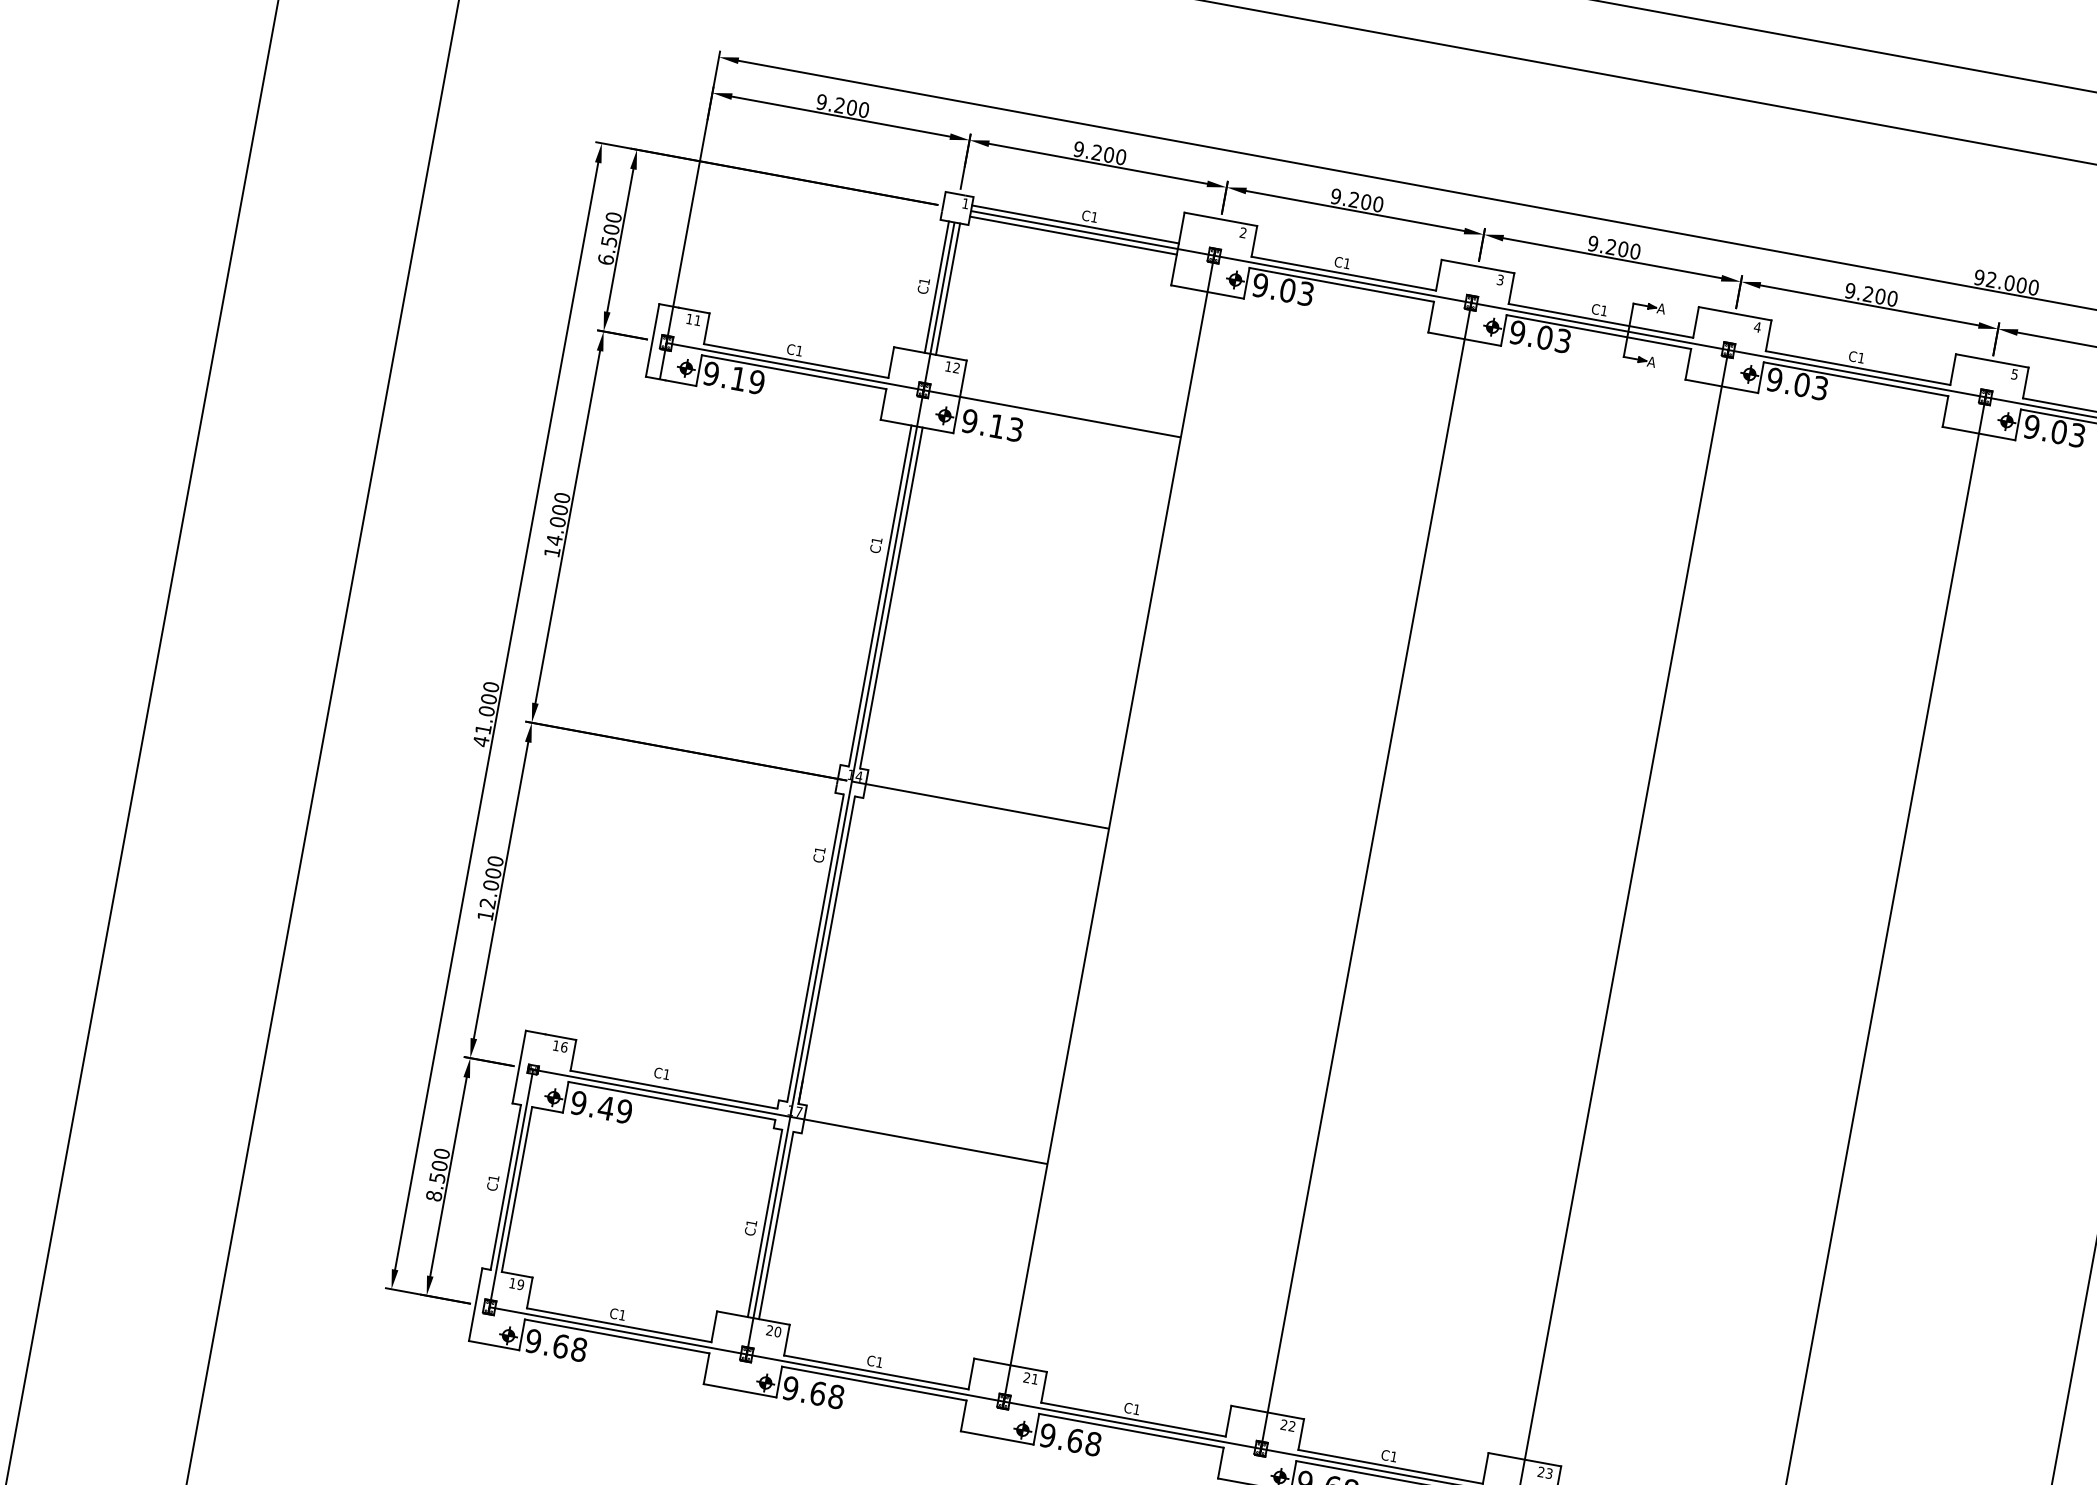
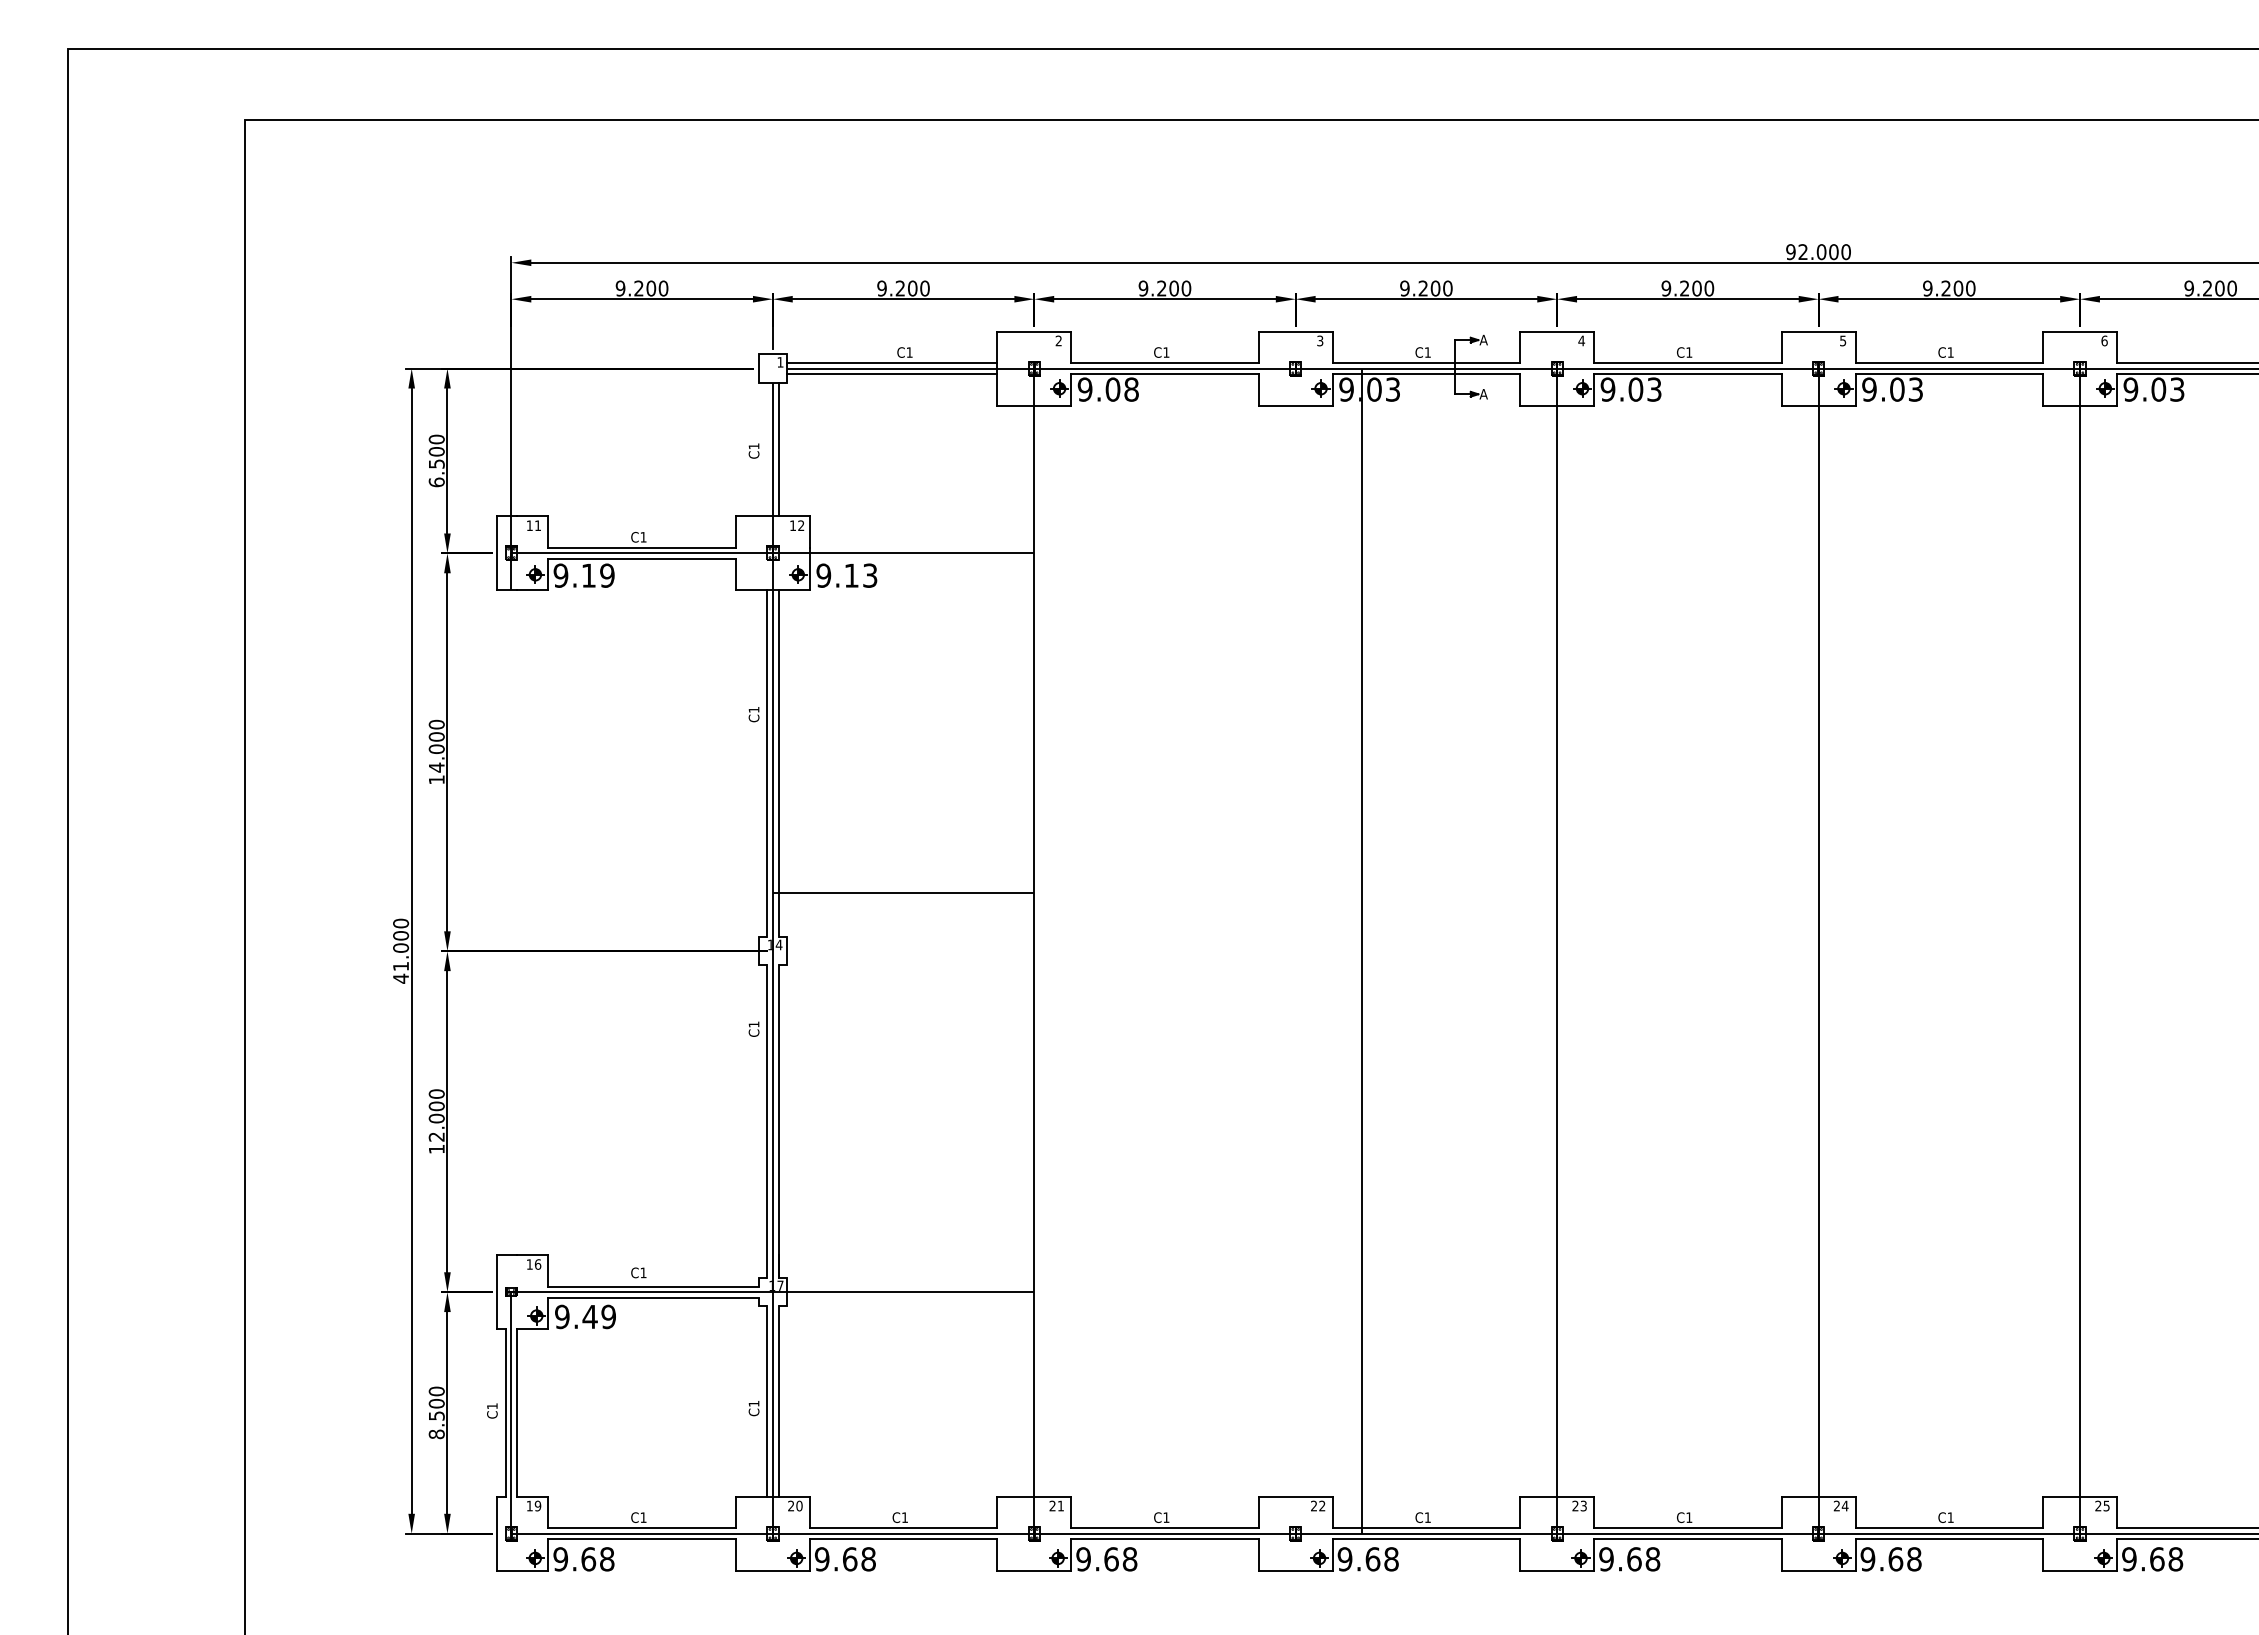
line: (937, 287) -> (767, 449), removed
text: (1306, 293) -> (1131, 389), 9.03 -> 9.08
line: (980, 805) -> (903, 893), moved
line: (1366, 875) -> (1361, 950), moved

